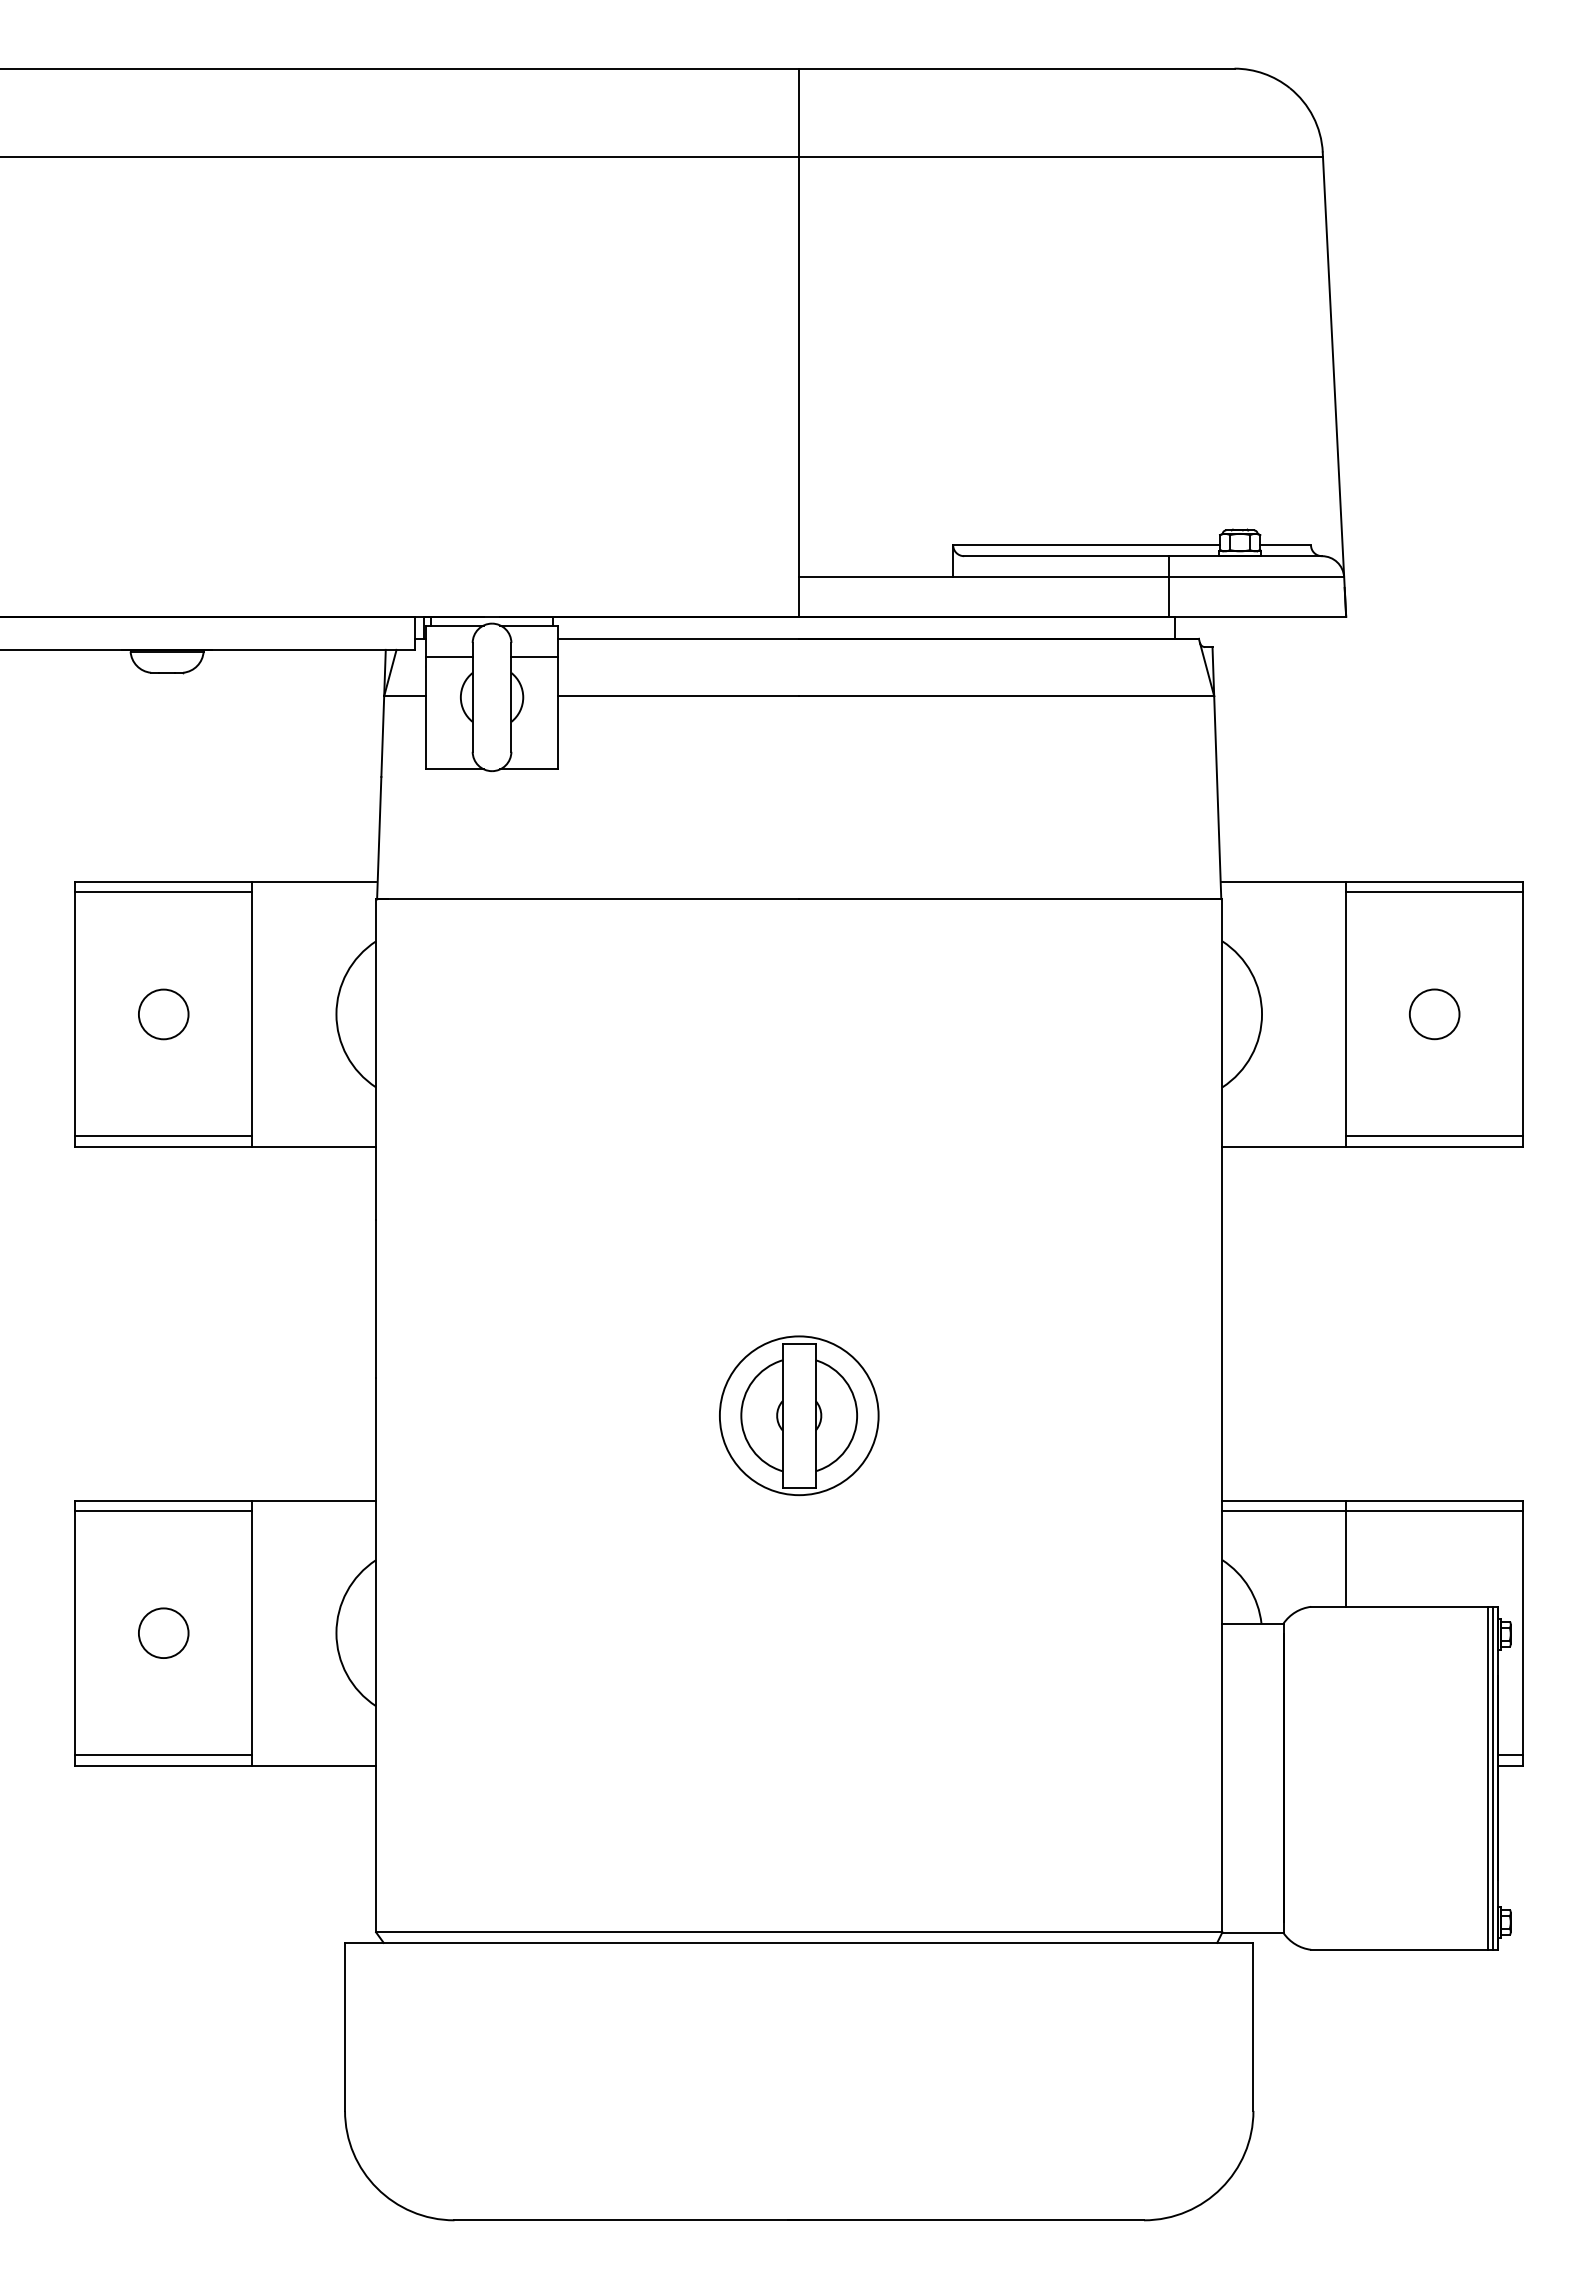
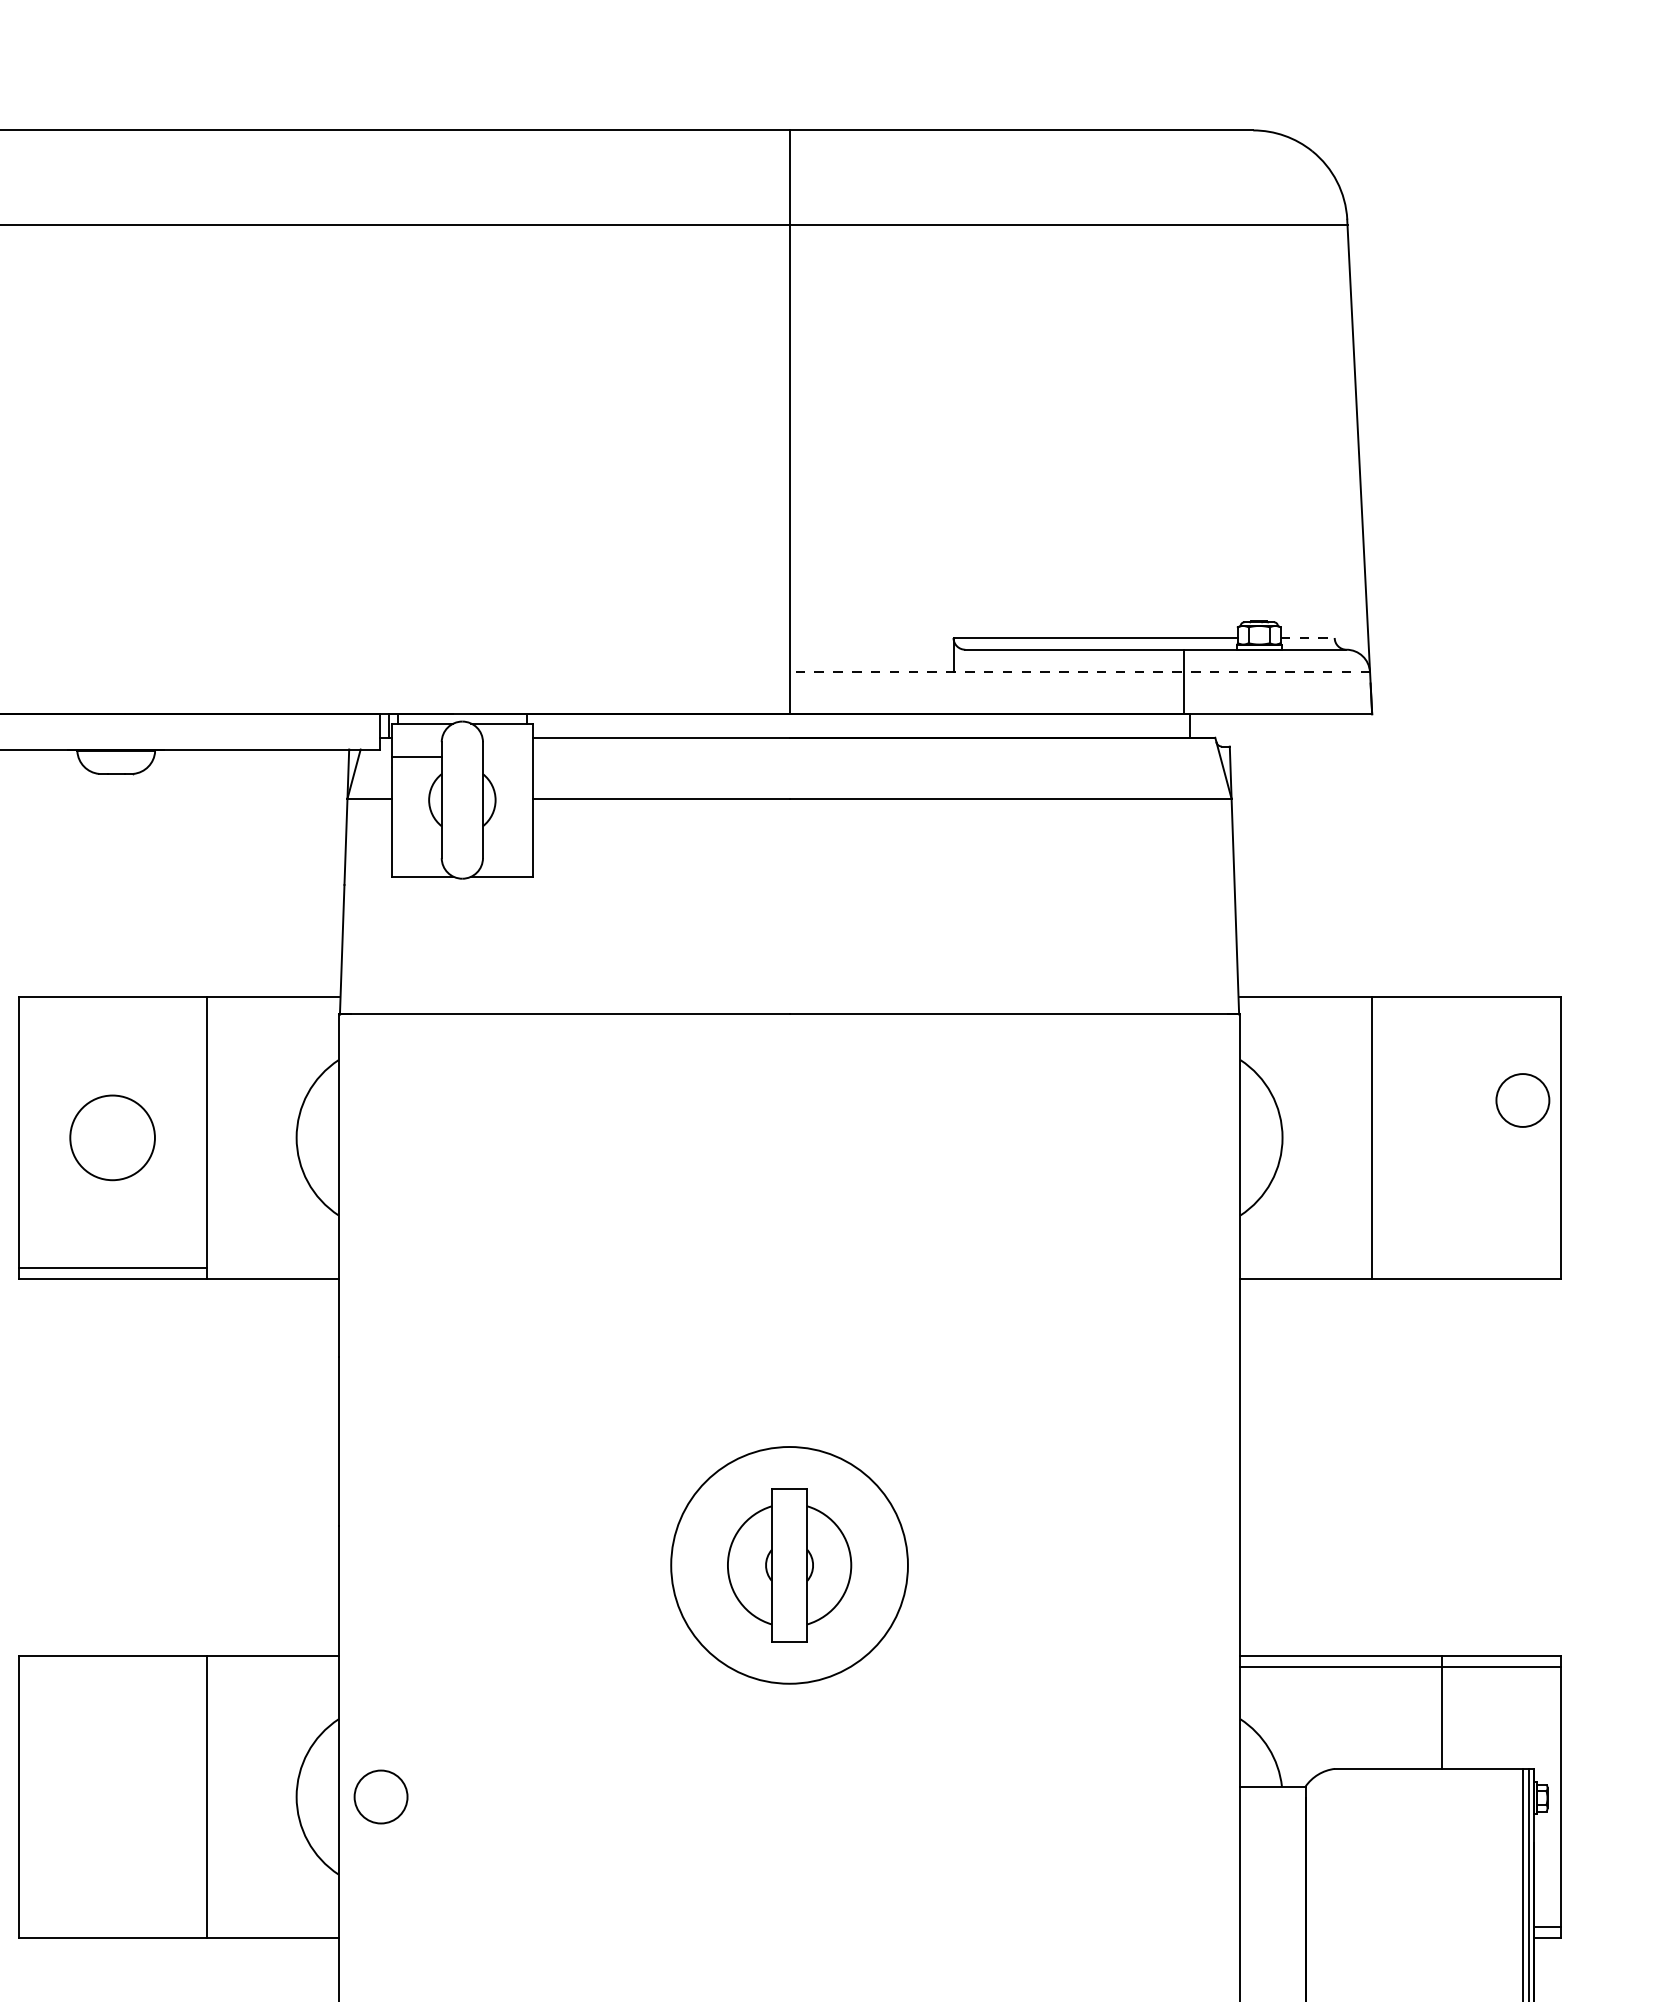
line: (1286, 545) -> (1308, 638), solid -> dashed
line: (1071, 577) -> (1079, 672), solid -> dashed
line: (534, 656) -> (507, 756), removed
line: (163, 892) -> (112, 1007), removed
line: (1434, 892) -> (1466, 1007), removed
circle: (163, 1014) -> (112, 1137), size x1.6
circle: (1434, 1014) -> (1522, 1100), moved
line: (1434, 1136) -> (1466, 1267), removed
circle: (798, 1415) -> (788, 1565), size x1.4
line: (163, 1511) -> (112, 1667), removed
line: (1346, 1553) -> (1441, 1712), moved
circle: (163, 1632) -> (380, 1796), moved
line: (163, 1755) -> (112, 1927), removed

